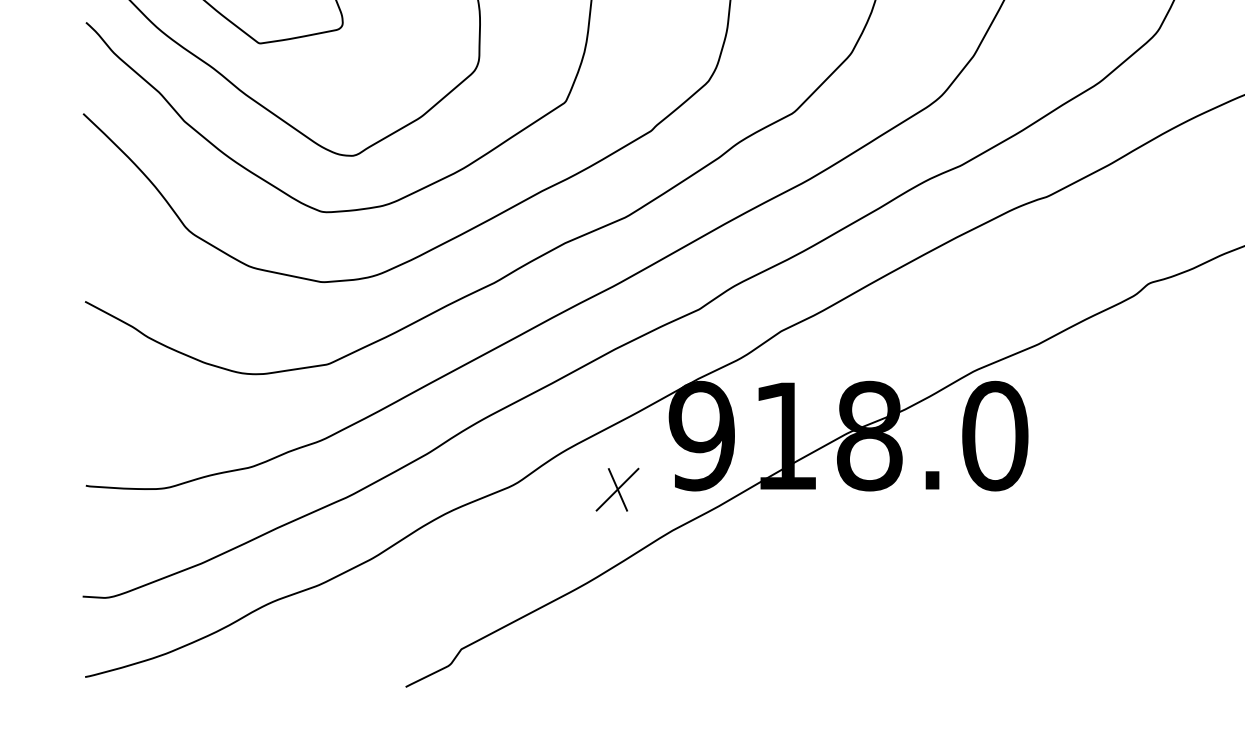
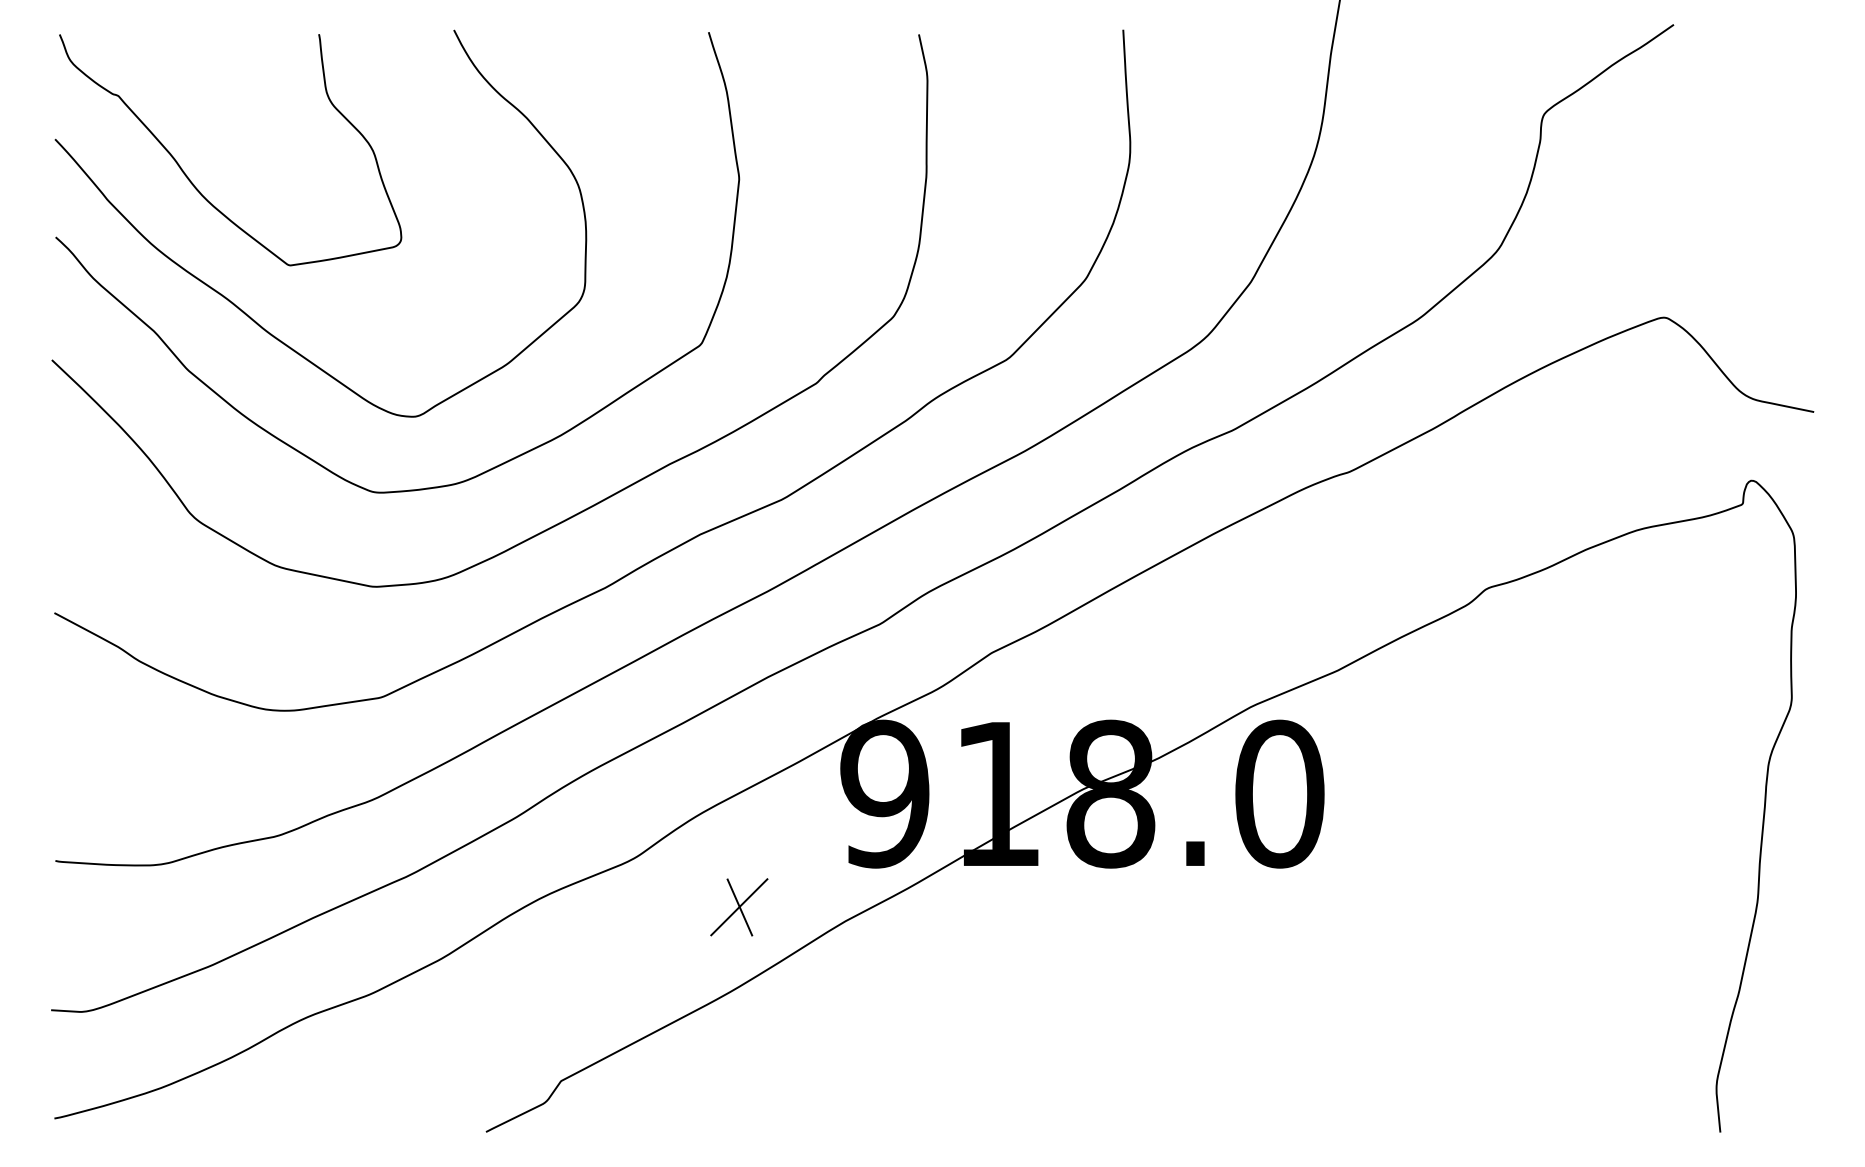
part: (617, 489) -> (739, 907), moved

